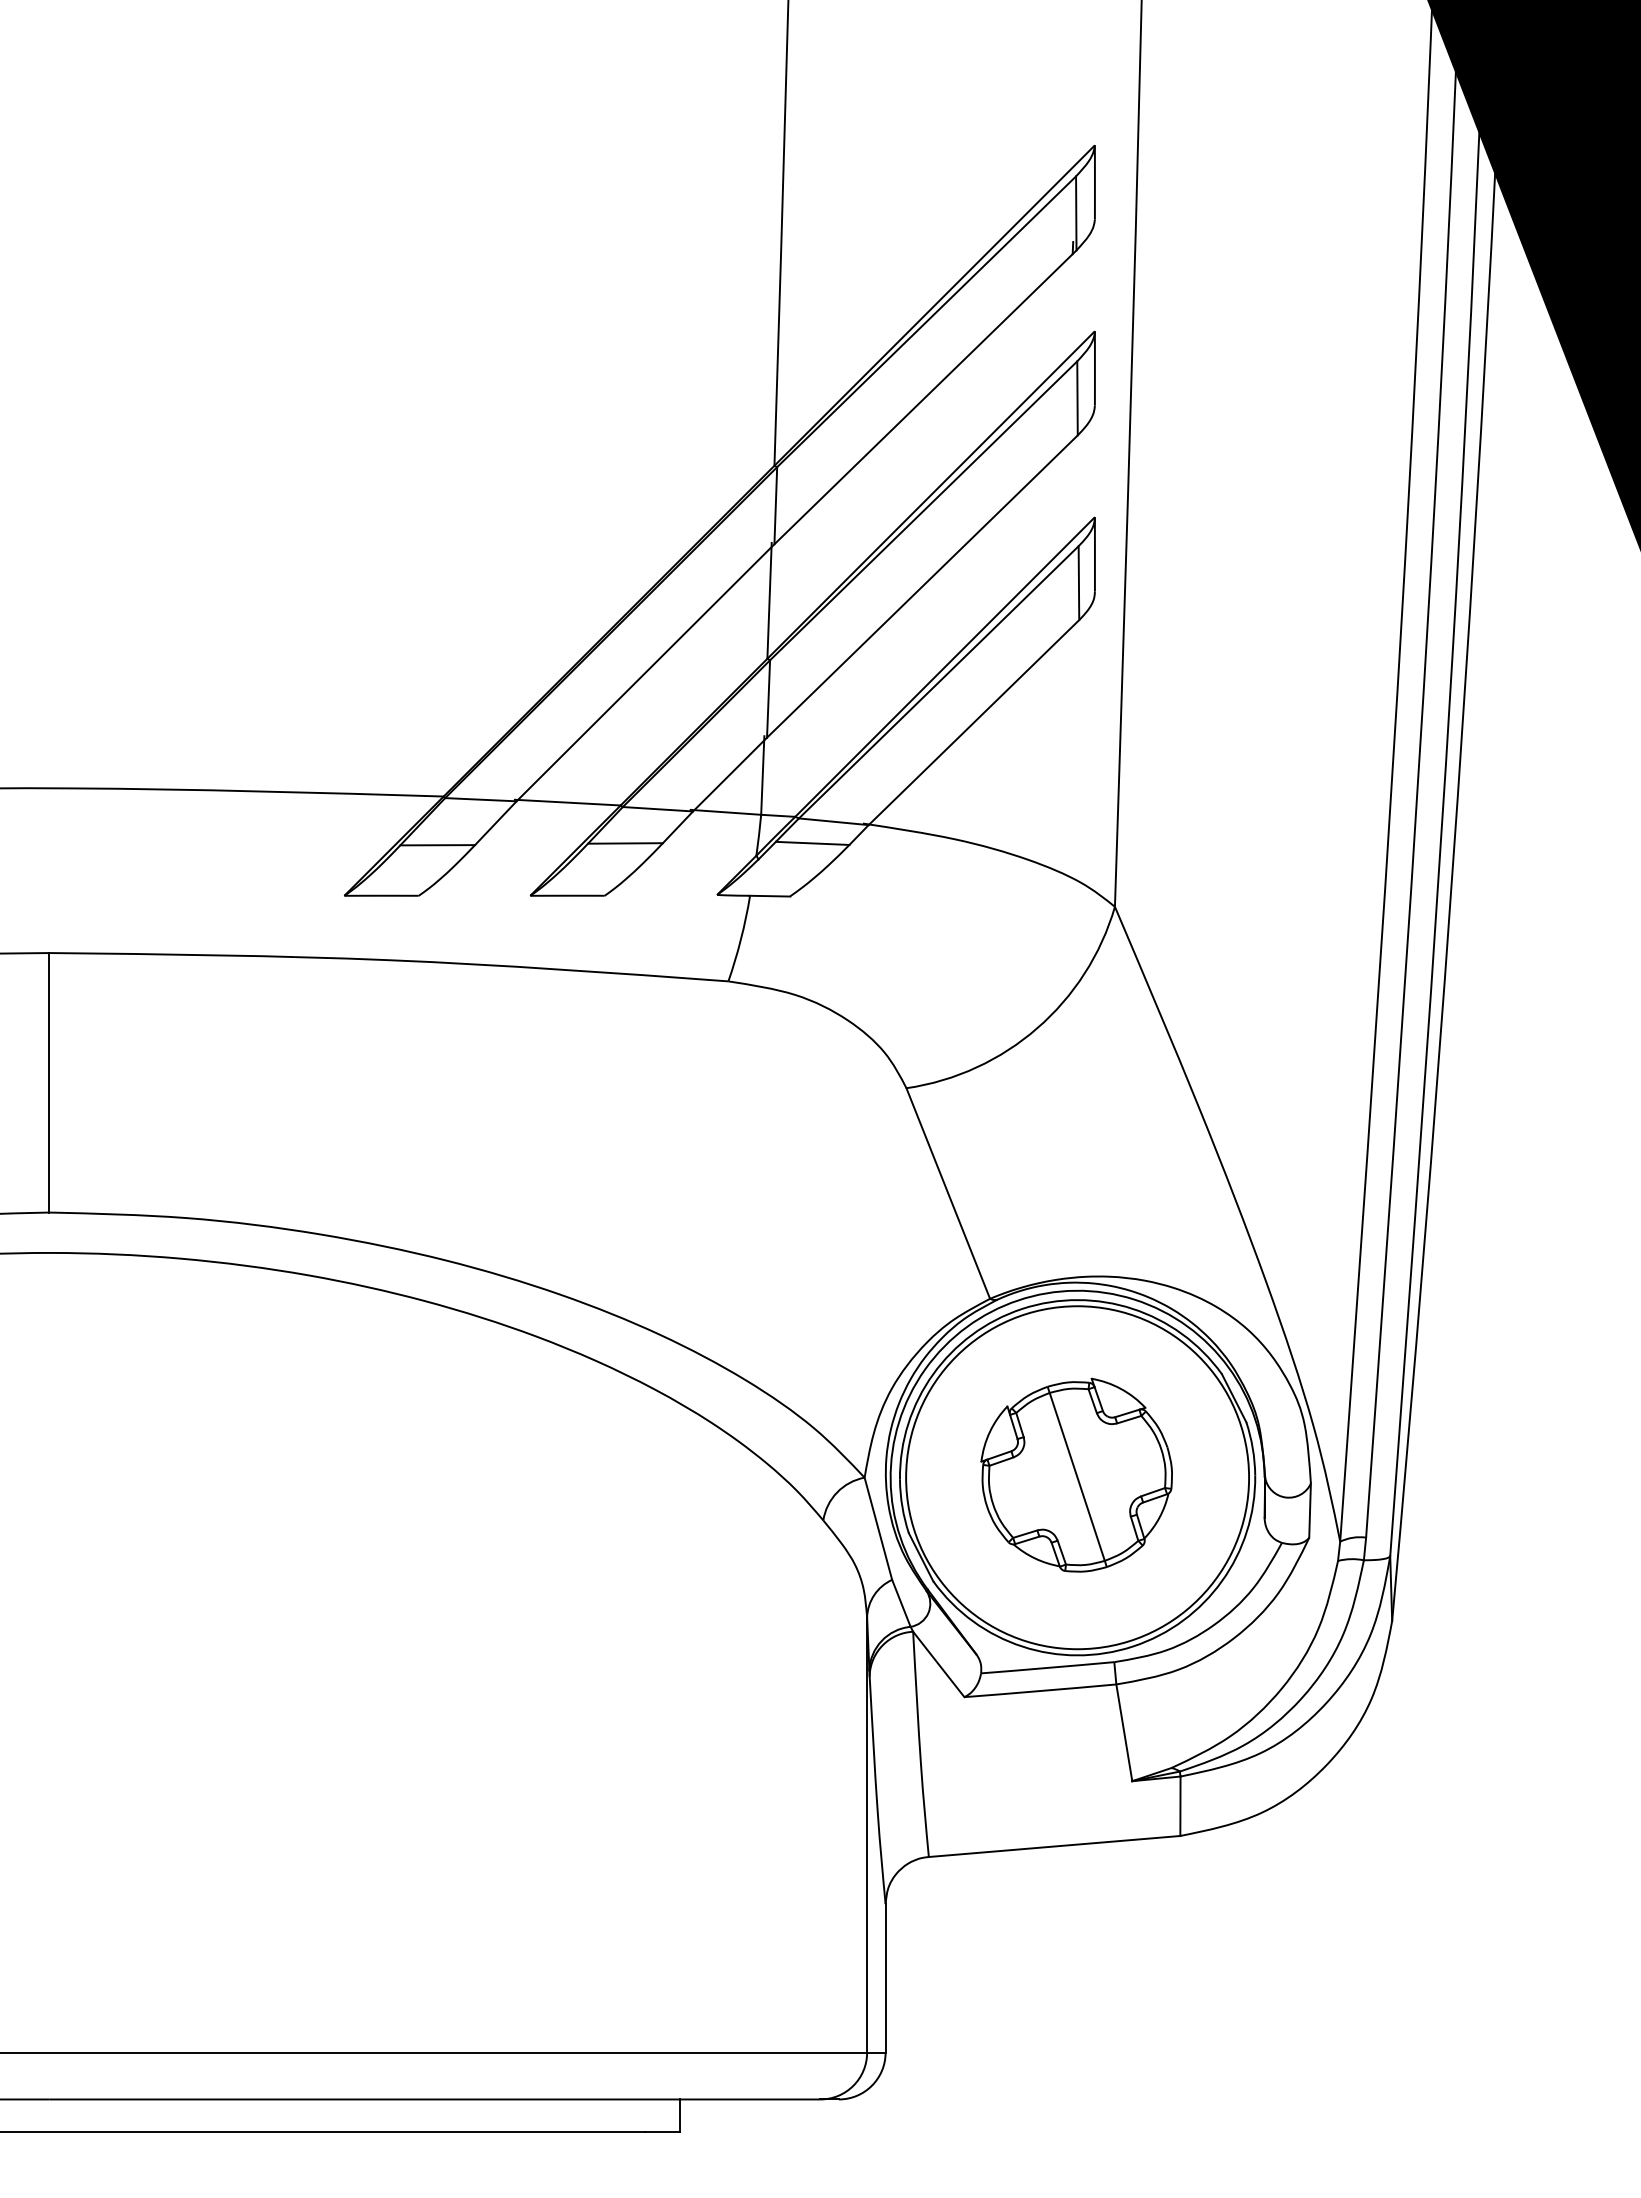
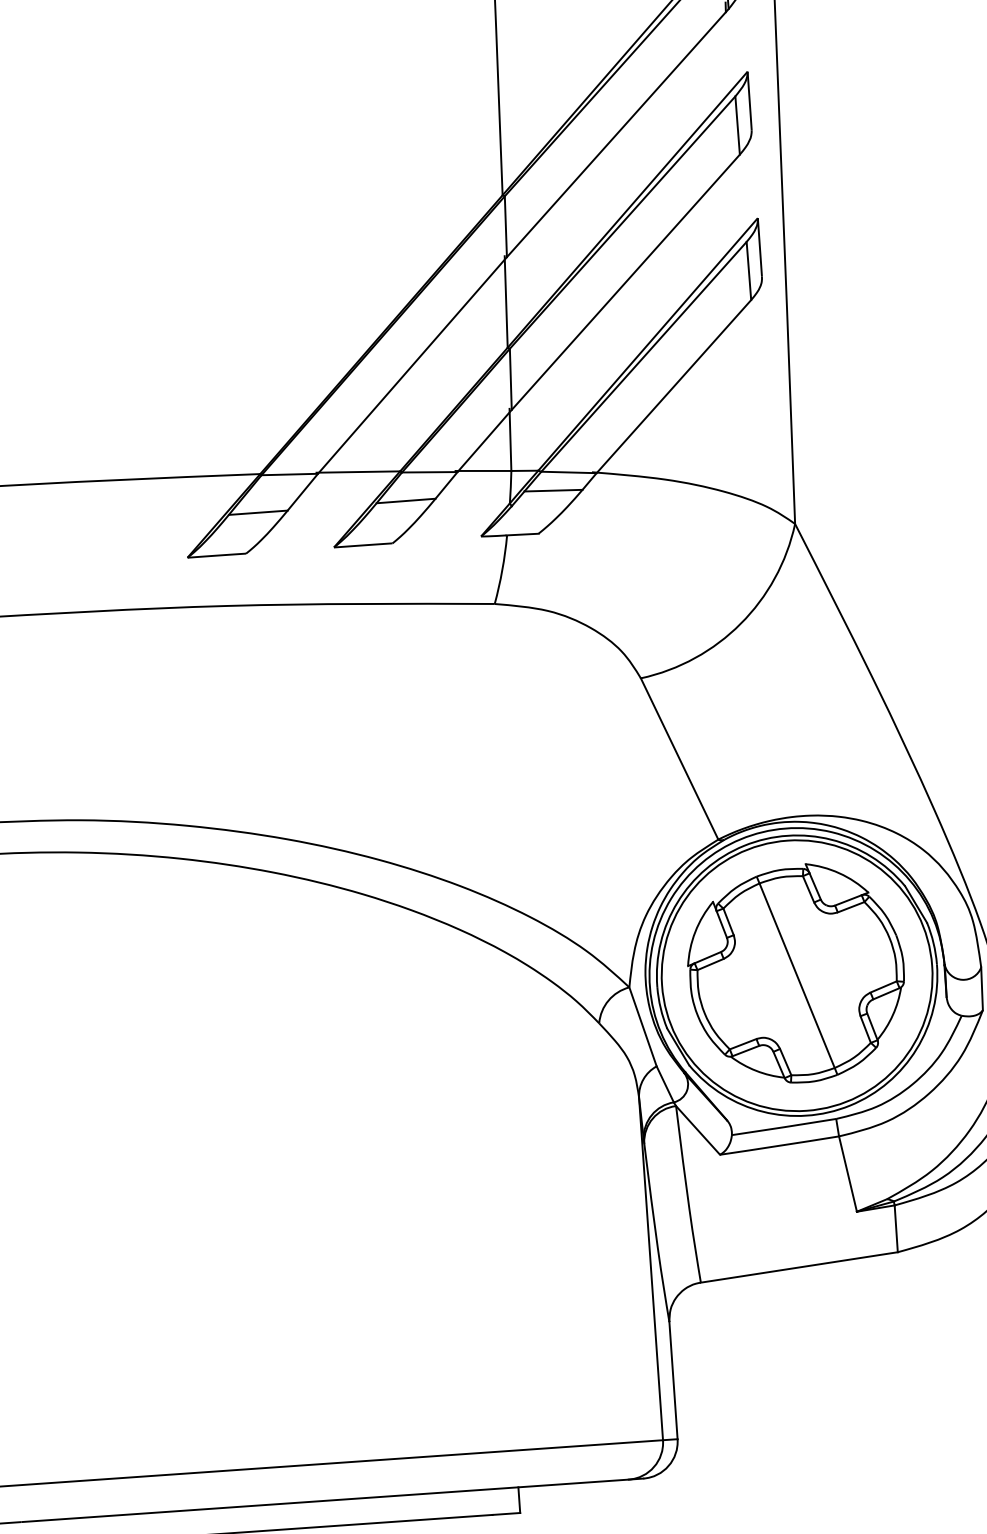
part: (1076, 1474) -> (796, 973), size x1.43

